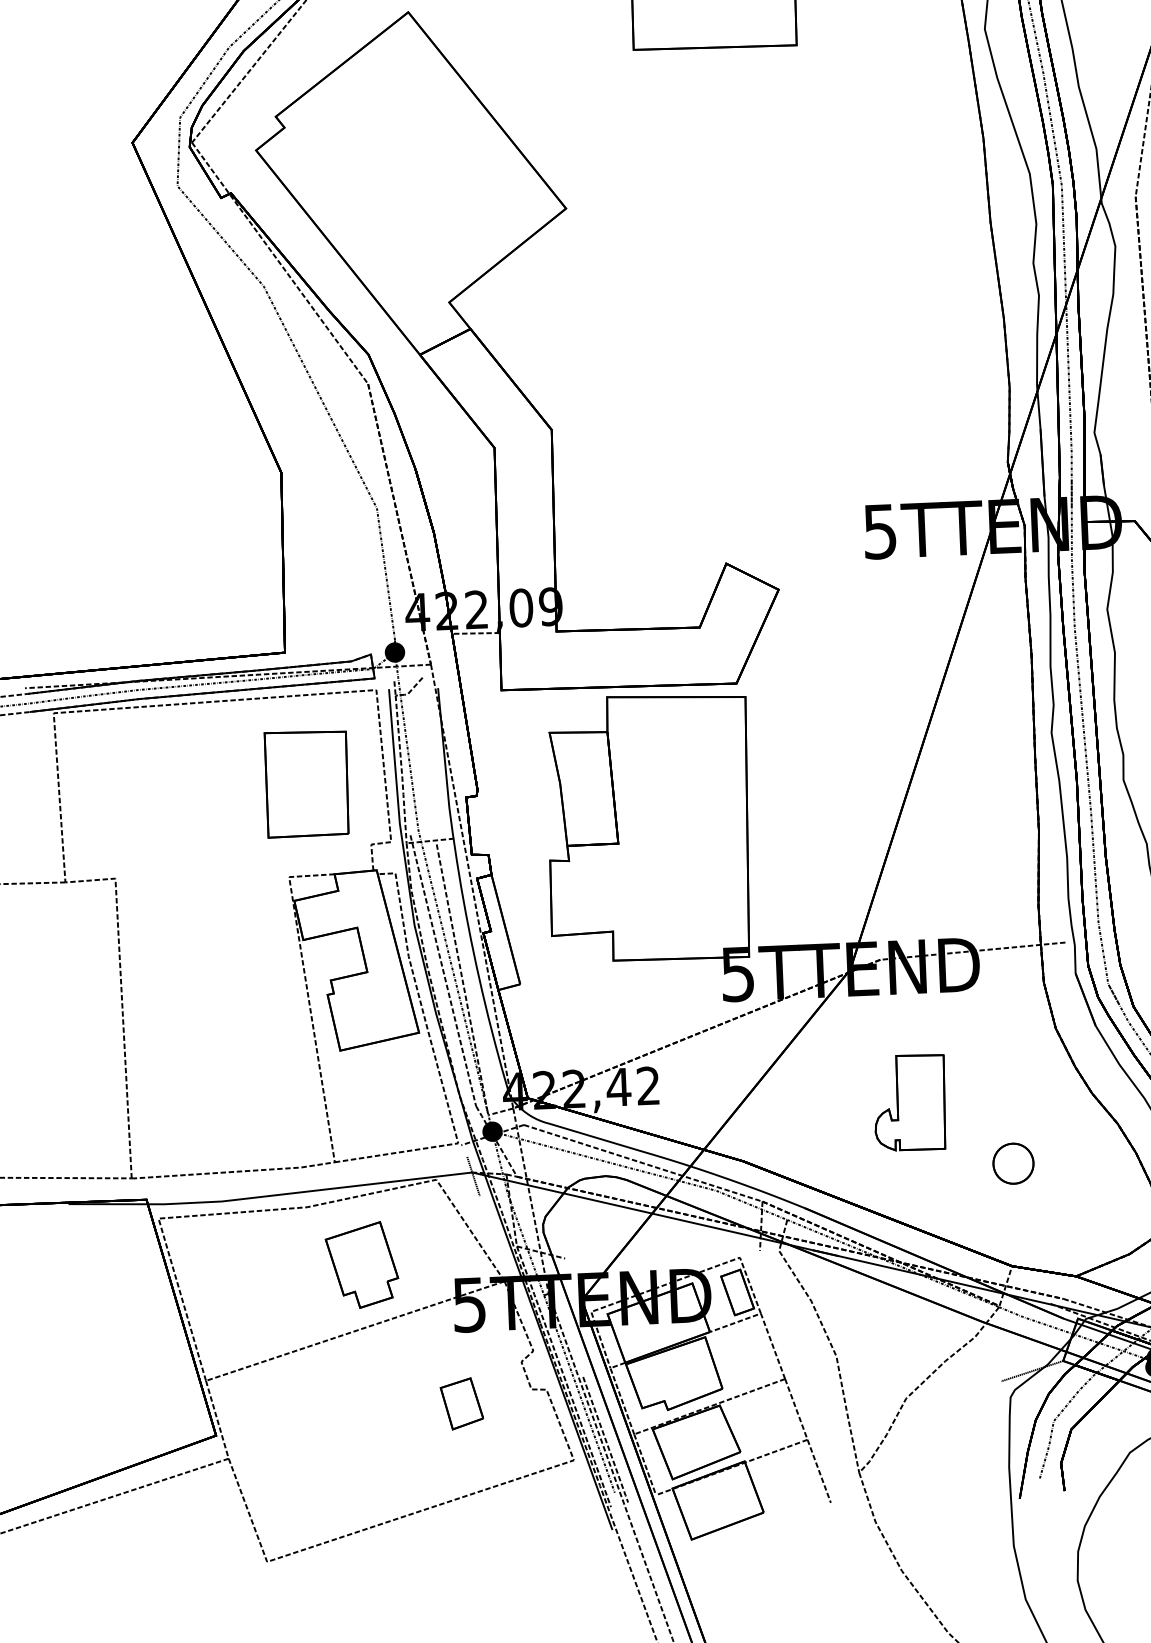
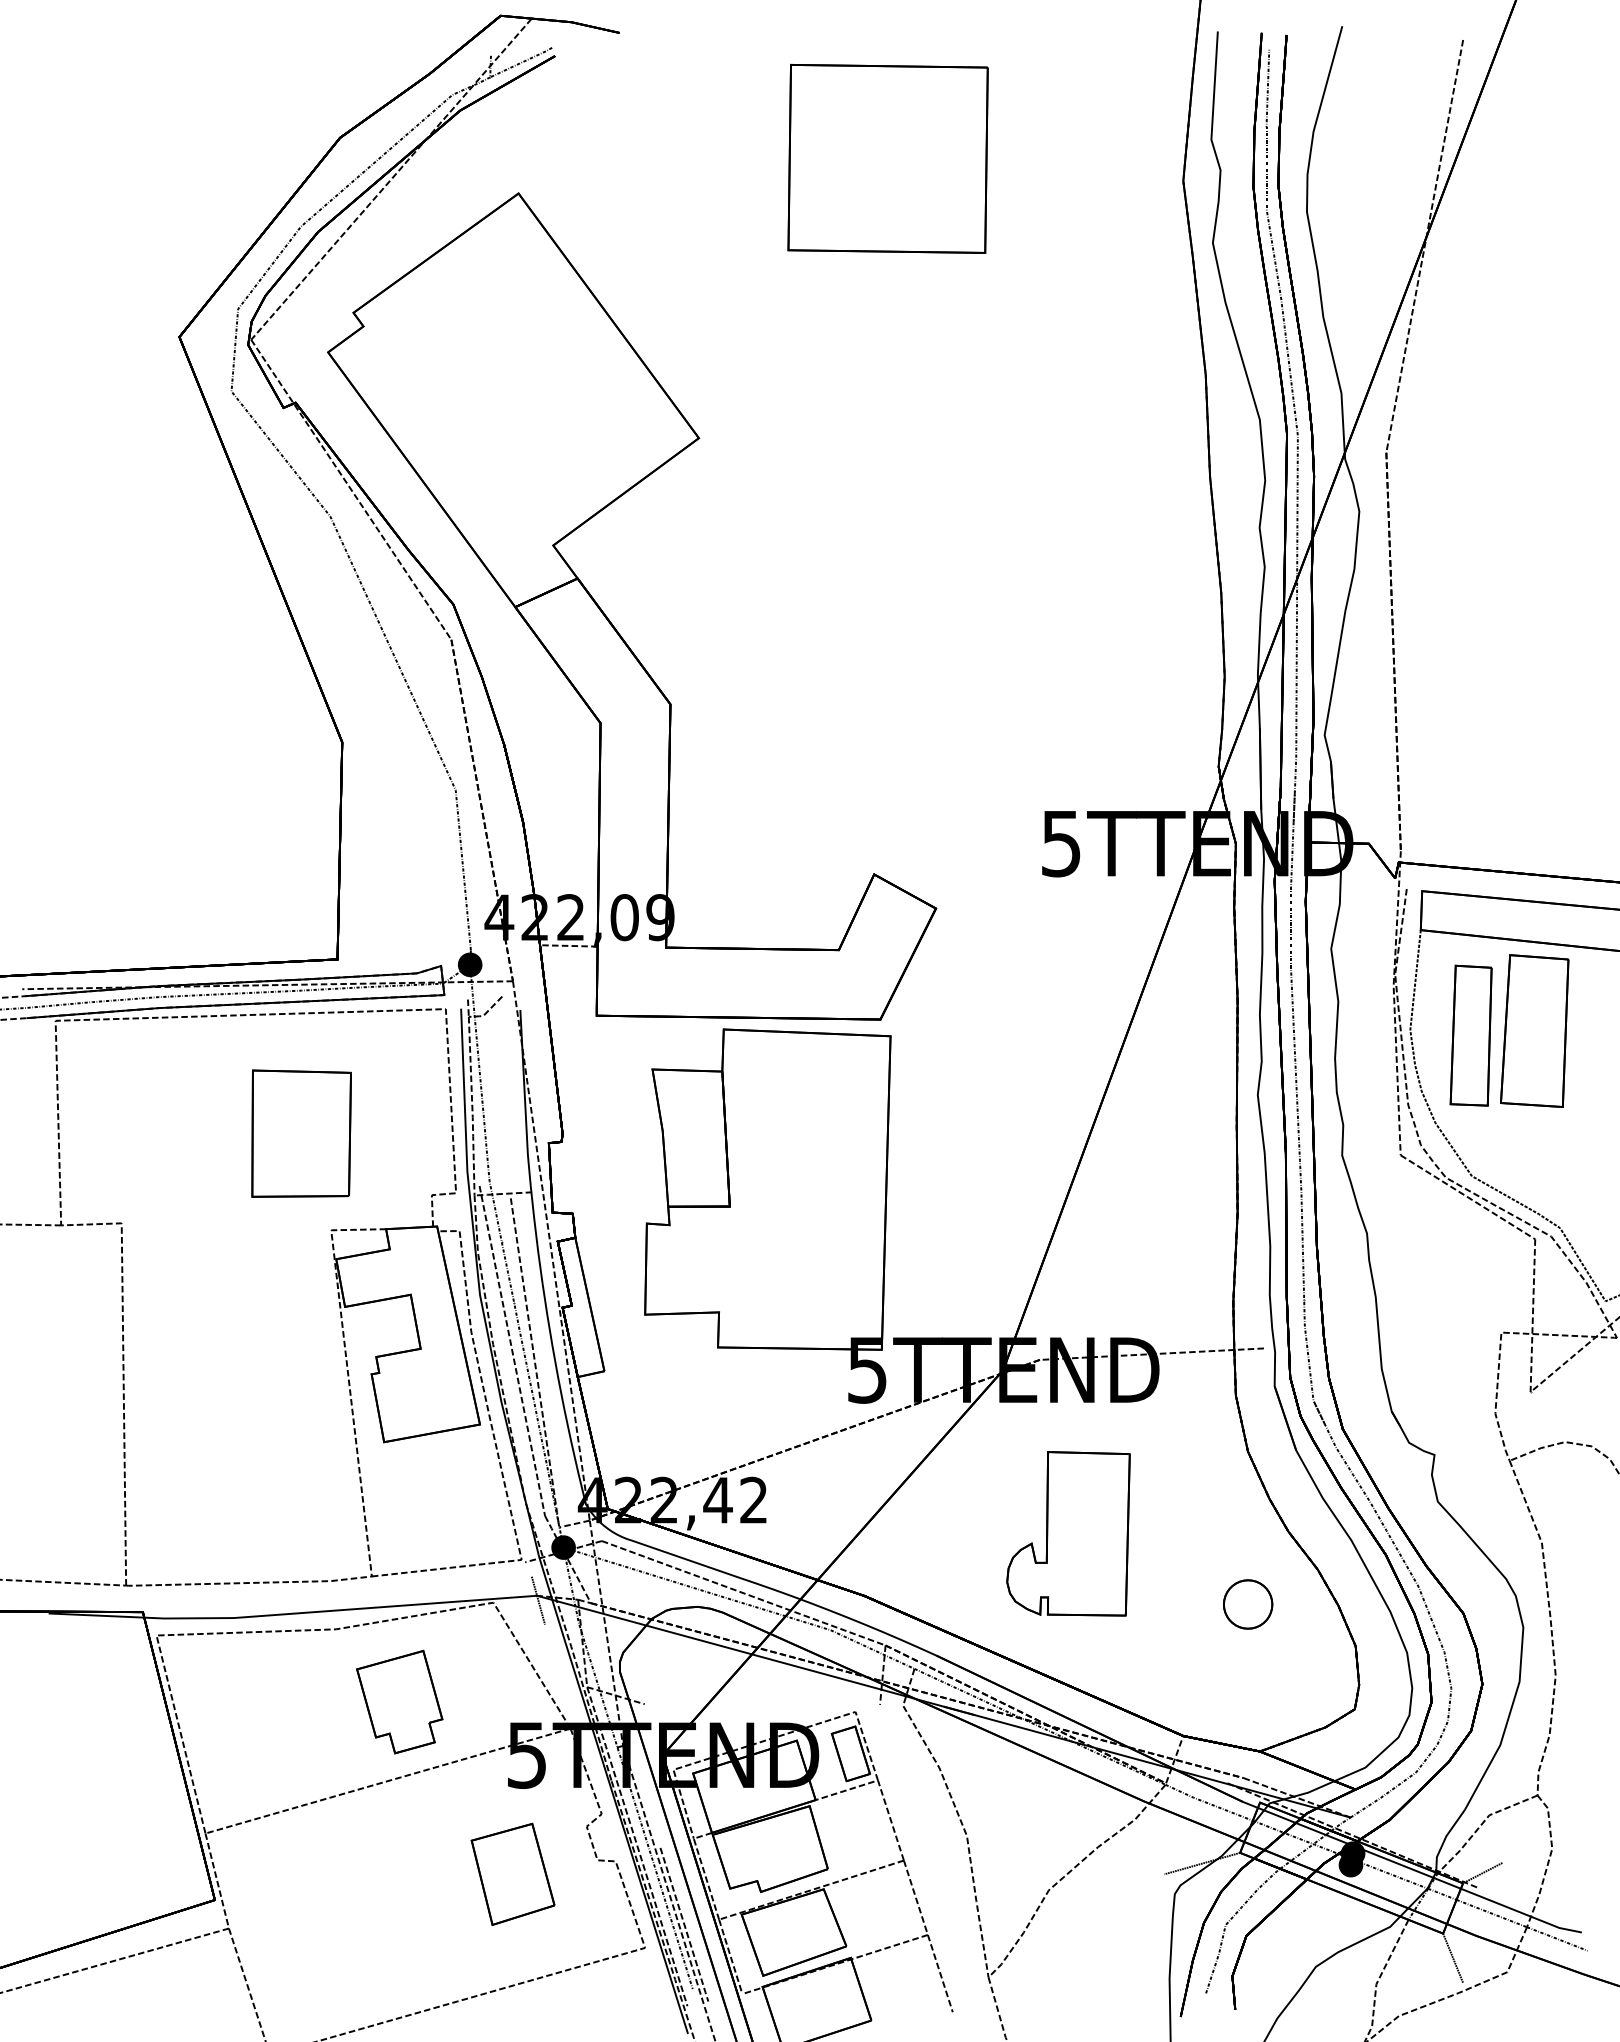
part: (307, 783) -> (301, 1133), moved
part: (910, 1102) -> (1068, 1533), size x1.43
part: (1013, 1163) -> (1248, 1604), moved
part: (461, 1403) -> (512, 1873), size x1.67

